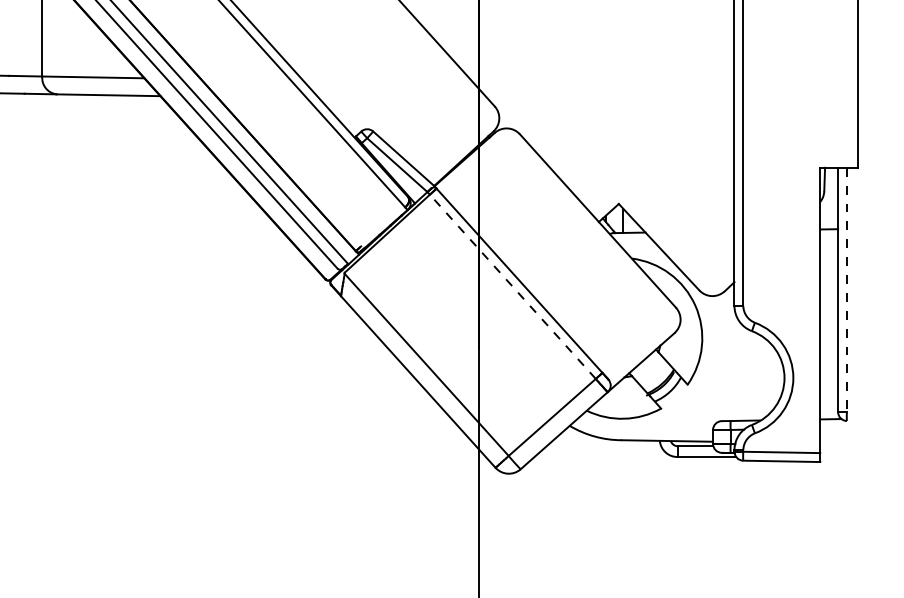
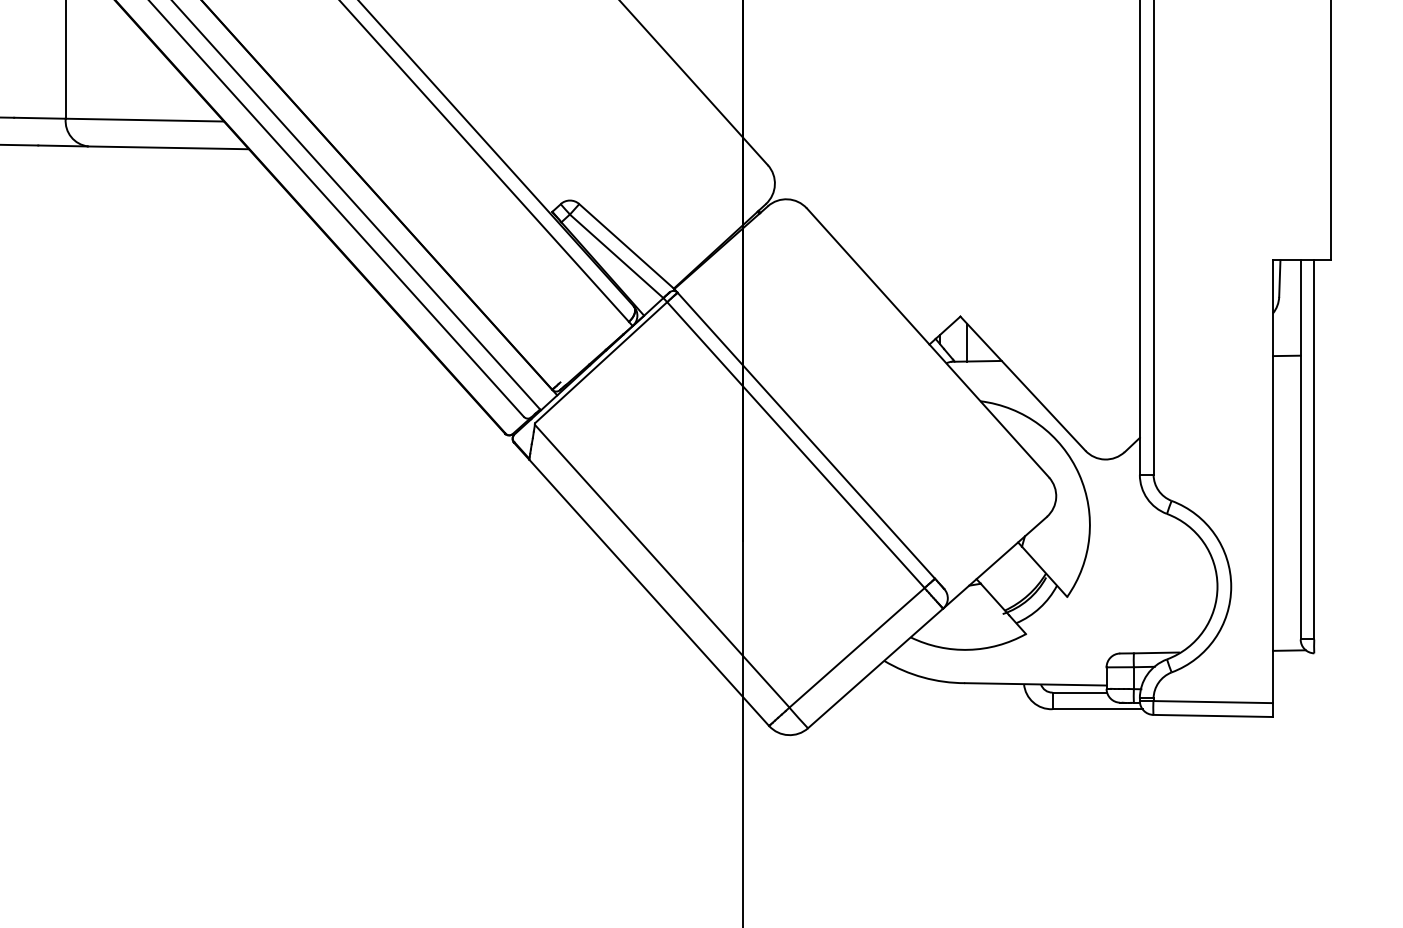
line: (512, 286) -> (795, 444), dashed -> solid
line: (846, 290) -> (1313, 450), dashed -> solid

